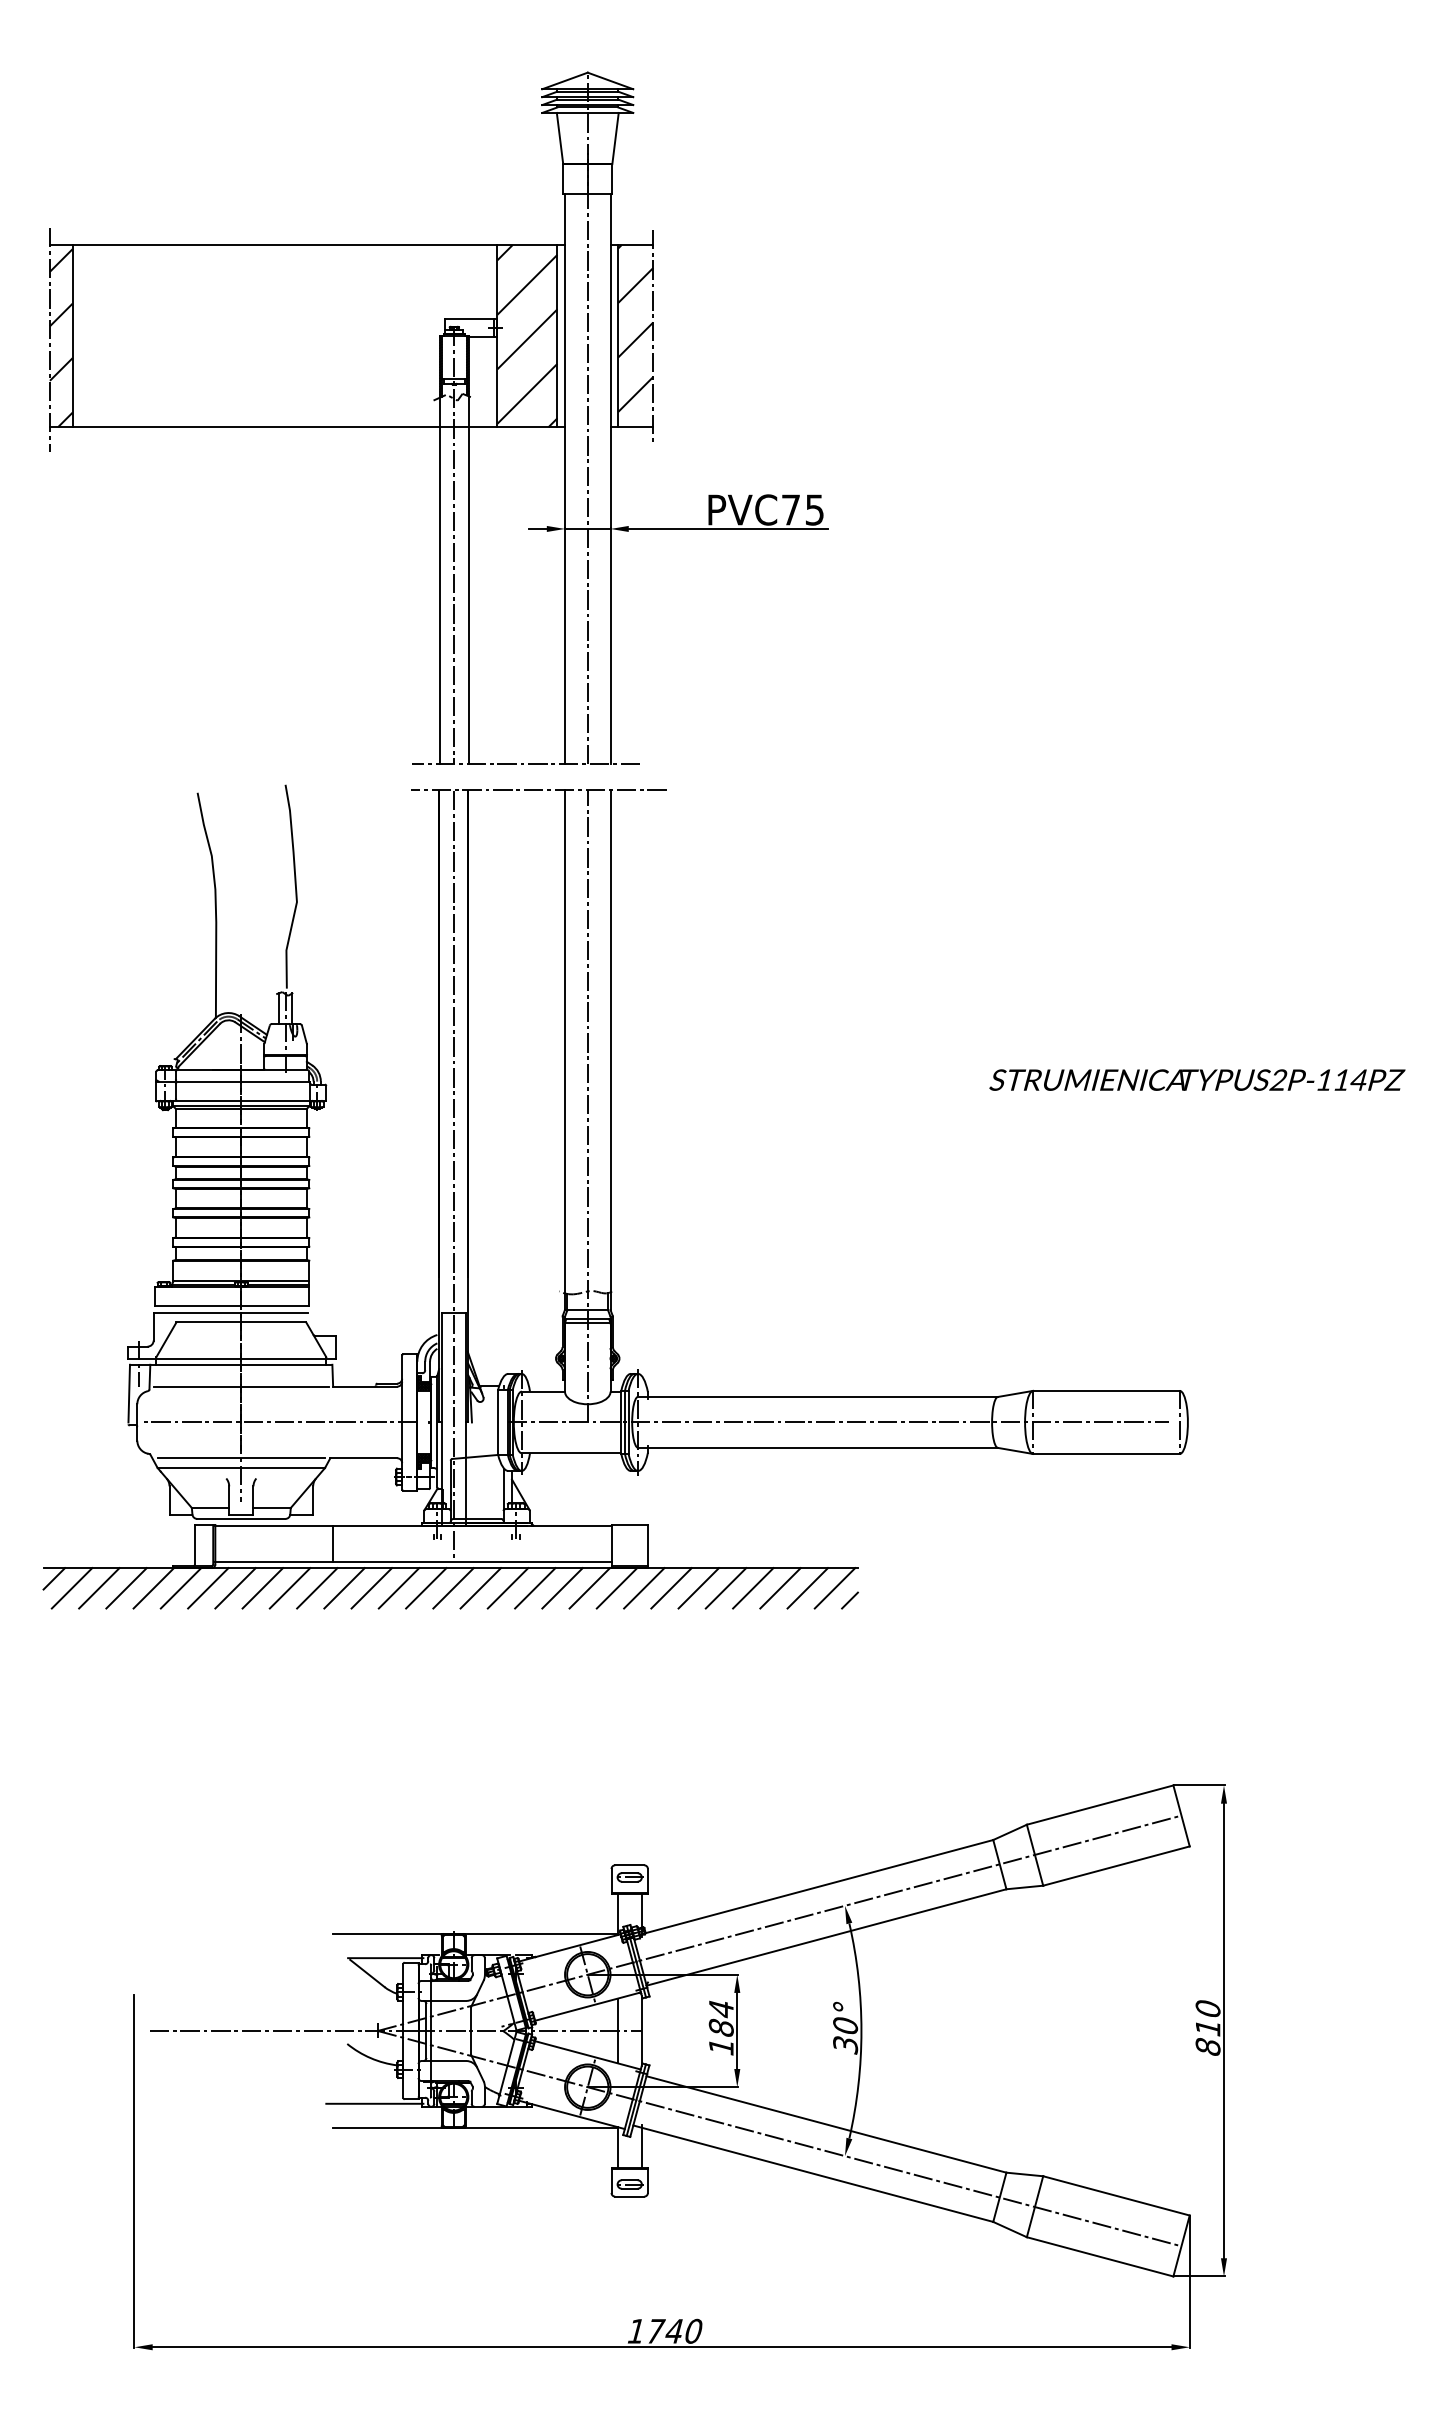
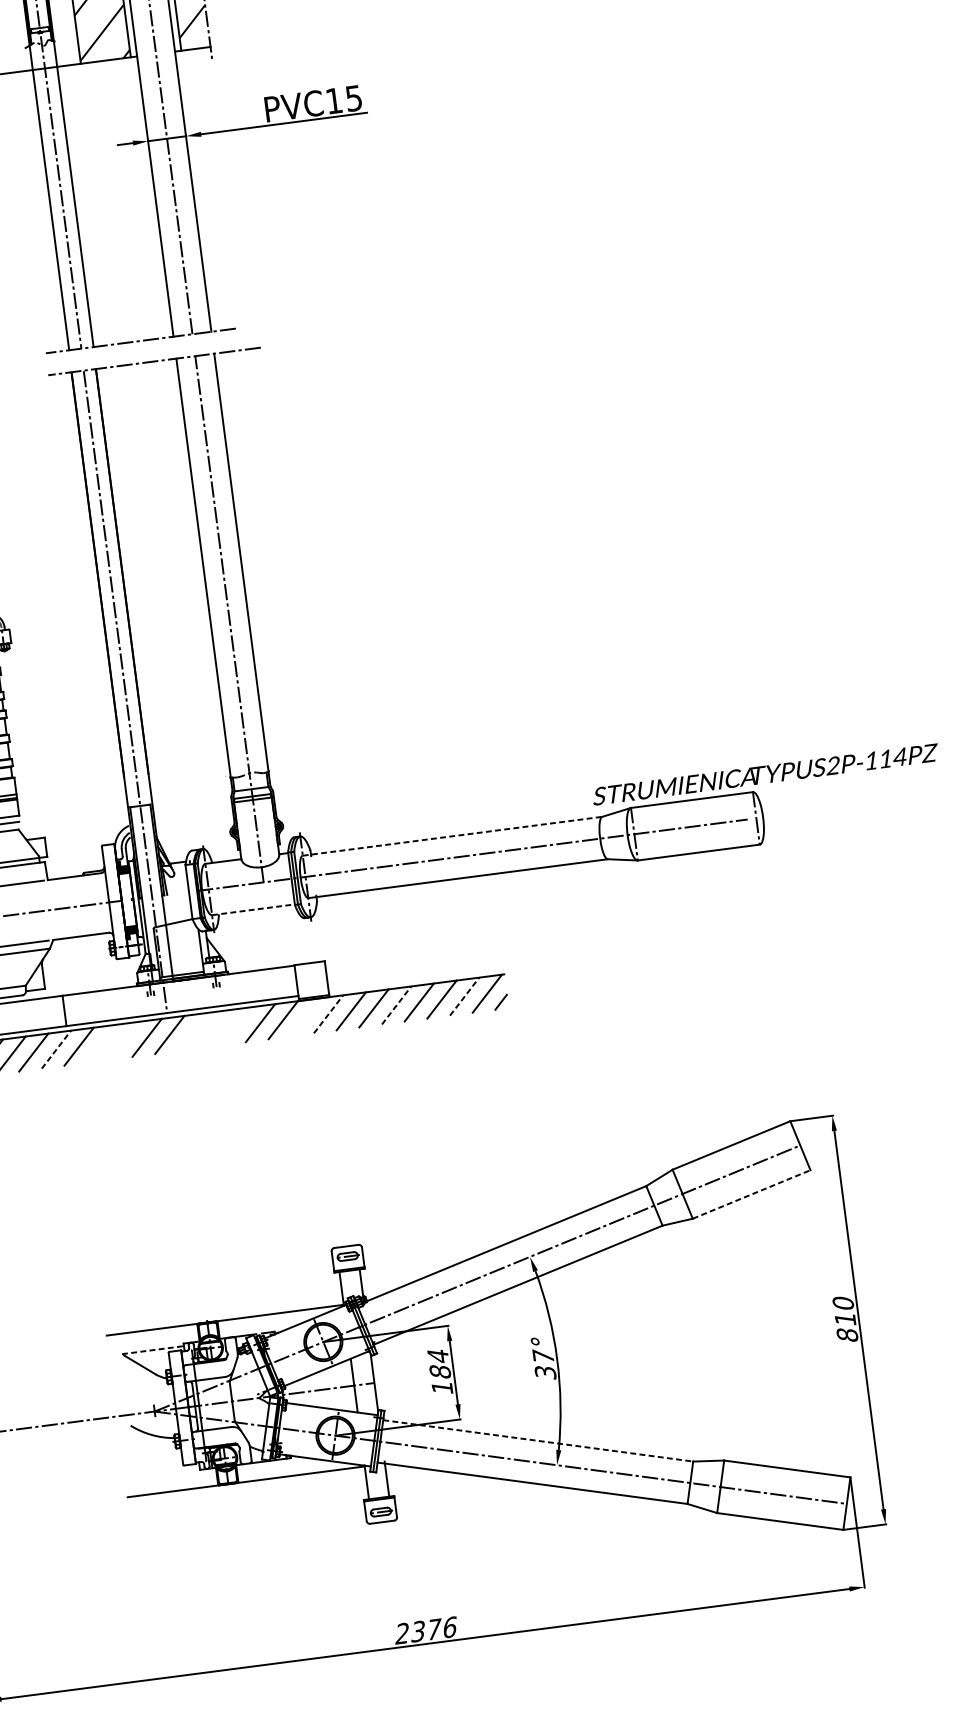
text: (790, 509) -> (333, 100), PVC75 -> PVC15
text: (1197, 1079) -> (765, 774), moved
line: (818, 1396) -> (452, 835), solid -> dashed
line: (571, 1453) -> (253, 909), solid -> dashed
line: (317, 1588) -> (56, 1049), solid -> dashed
line: (371, 1588) -> (101, 1043), removed
line: (398, 1588) -> (124, 1041), removed
line: (480, 1588) -> (192, 1032), removed
line: (507, 1588) -> (214, 1029), removed
line: (535, 1588) -> (238, 1026), removed
line: (616, 1588) -> (305, 1017), removed
line: (644, 1588) -> (328, 1014), solid -> dashed
line: (726, 1588) -> (397, 1005), solid -> dashed
line: (807, 1588) -> (464, 996), solid -> dashed
line: (1116, 1866) -> (751, 1194), solid -> dashed
line: (385, 1958) -> (153, 1350), solid -> dashed
text: (845, 2024) -> (543, 1355), 30° -> 37°
line: (374, 2103) -> (159, 1472), removed
line: (826, 2124) -> (538, 1440), solid -> dashed
text: (664, 2330) -> (425, 1629), 1740 -> 2376

